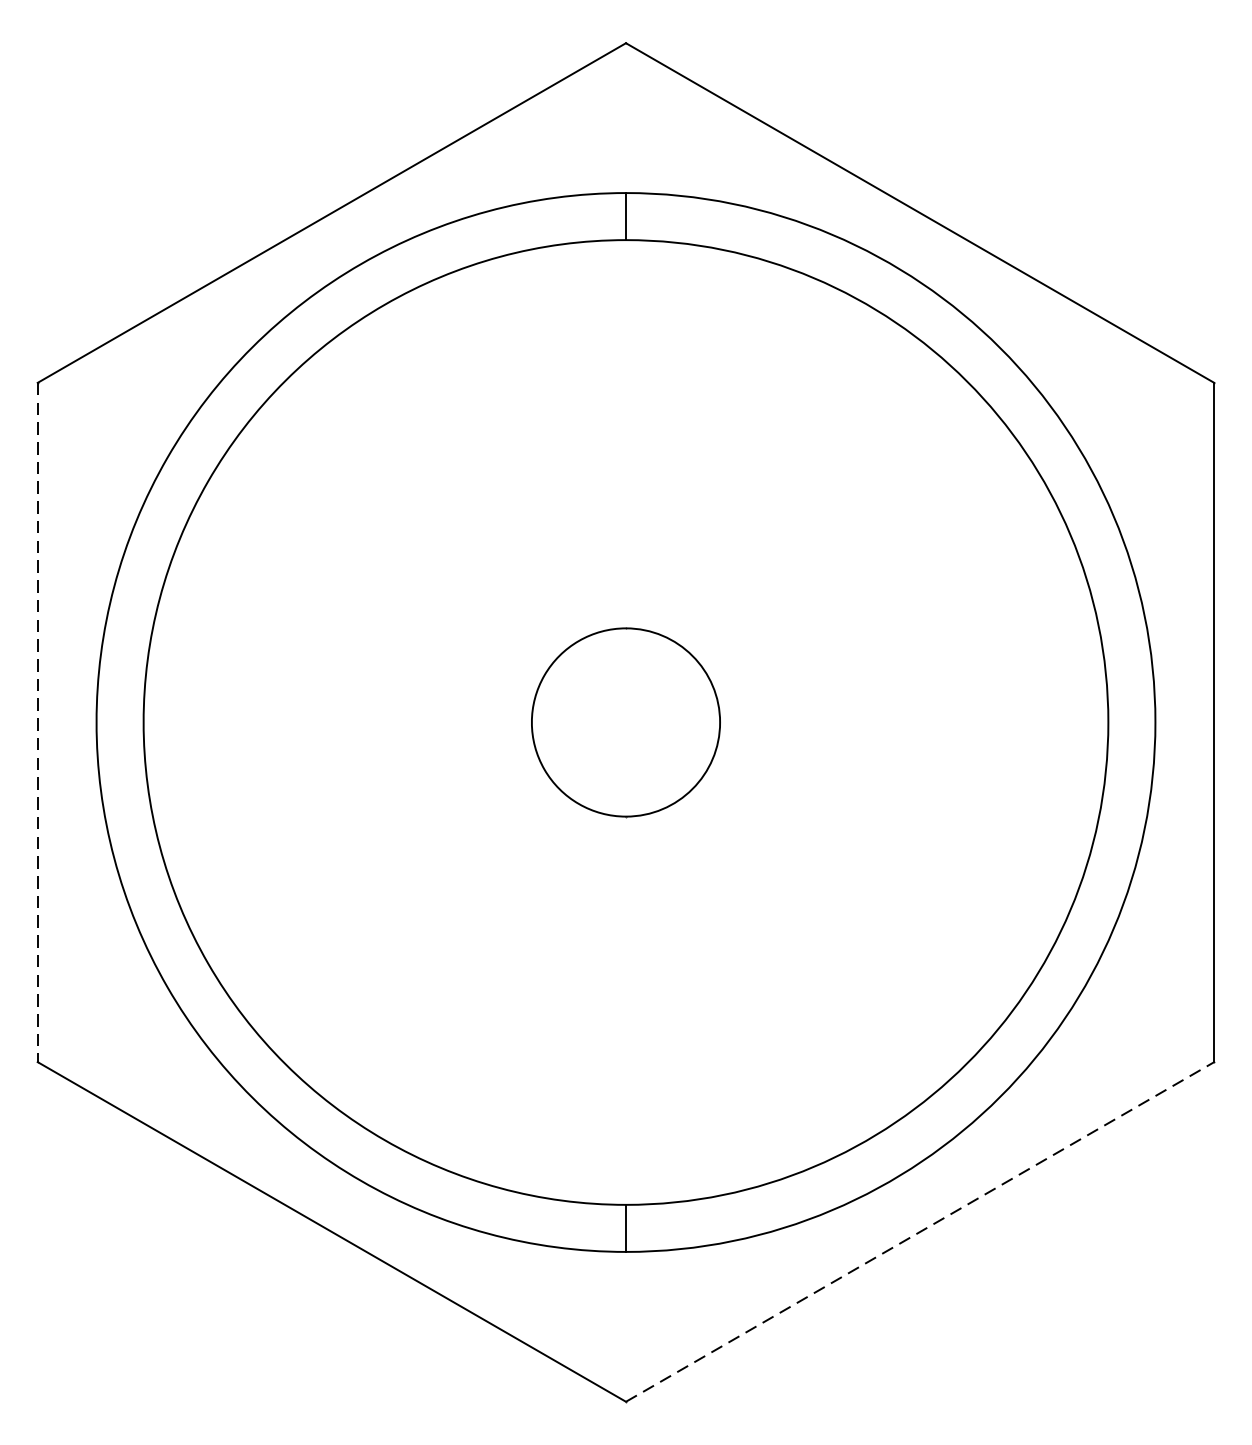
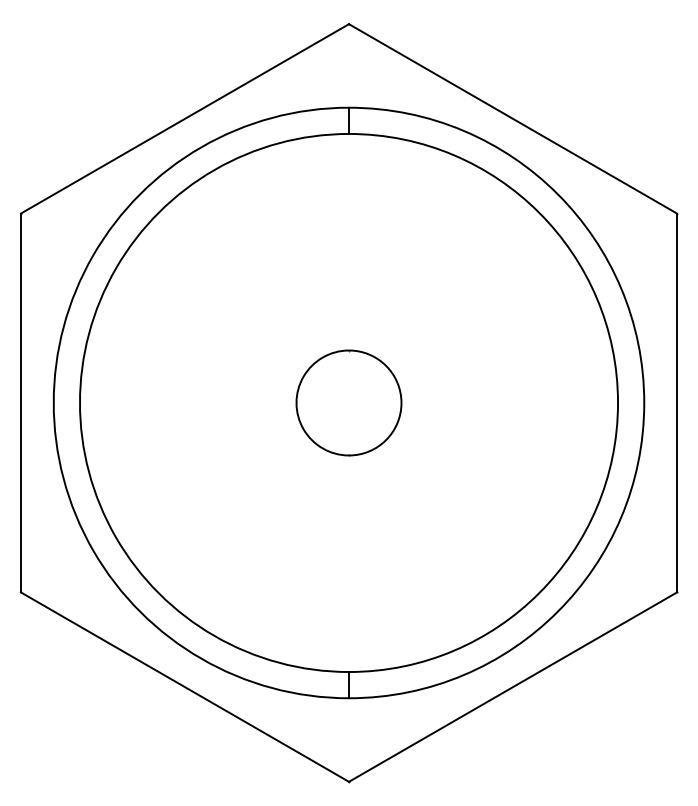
line: (36, 723) -> (20, 403), dashed -> solid
line: (920, 1230) -> (513, 686), dashed -> solid

